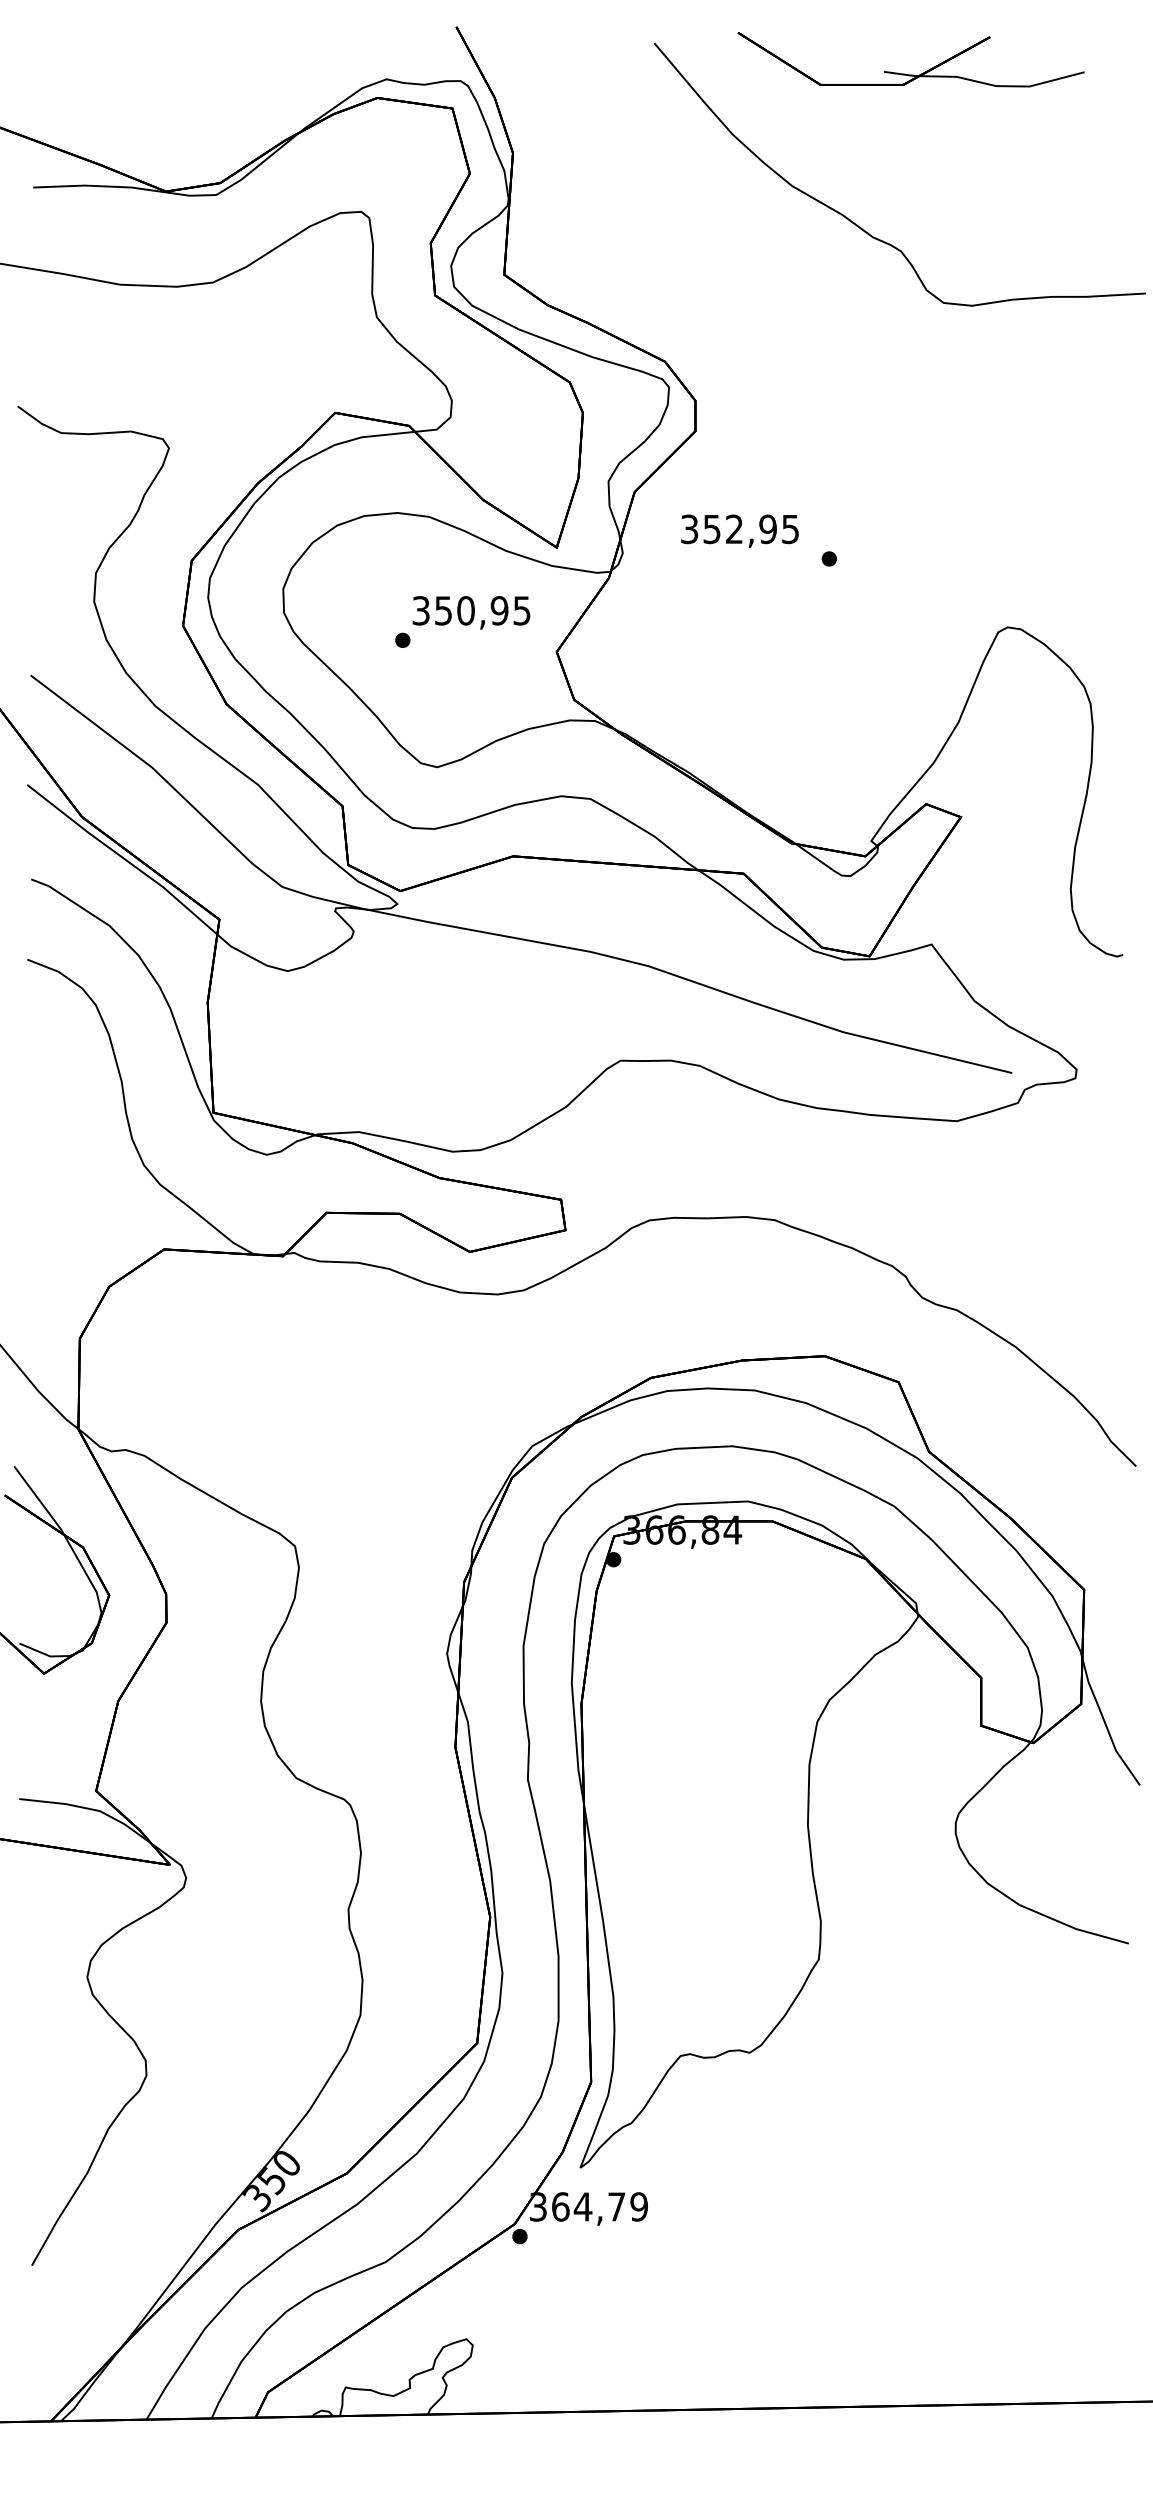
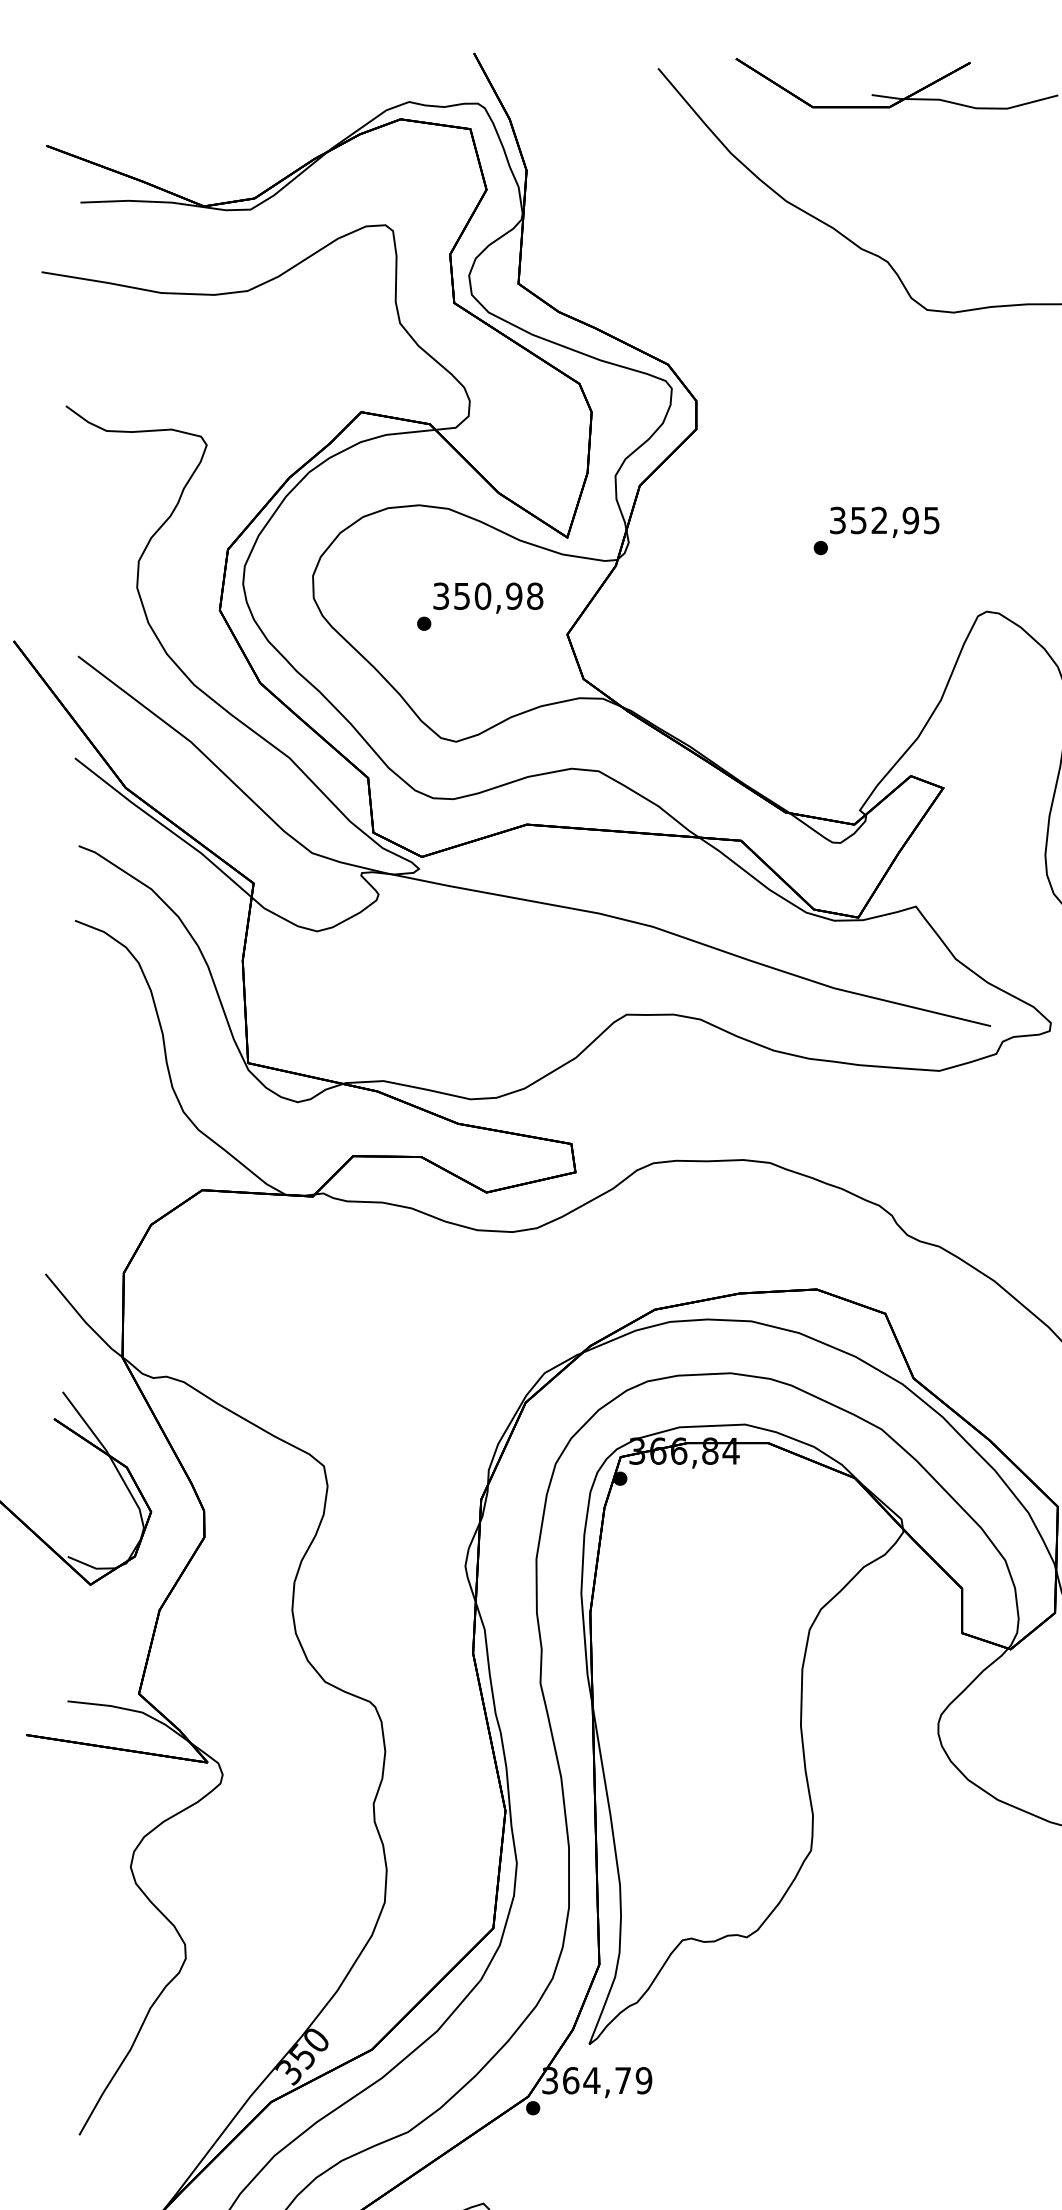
text: (739, 531) -> (884, 522), moved
text: (521, 610) -> (534, 595), 350,95 -> 350,98

